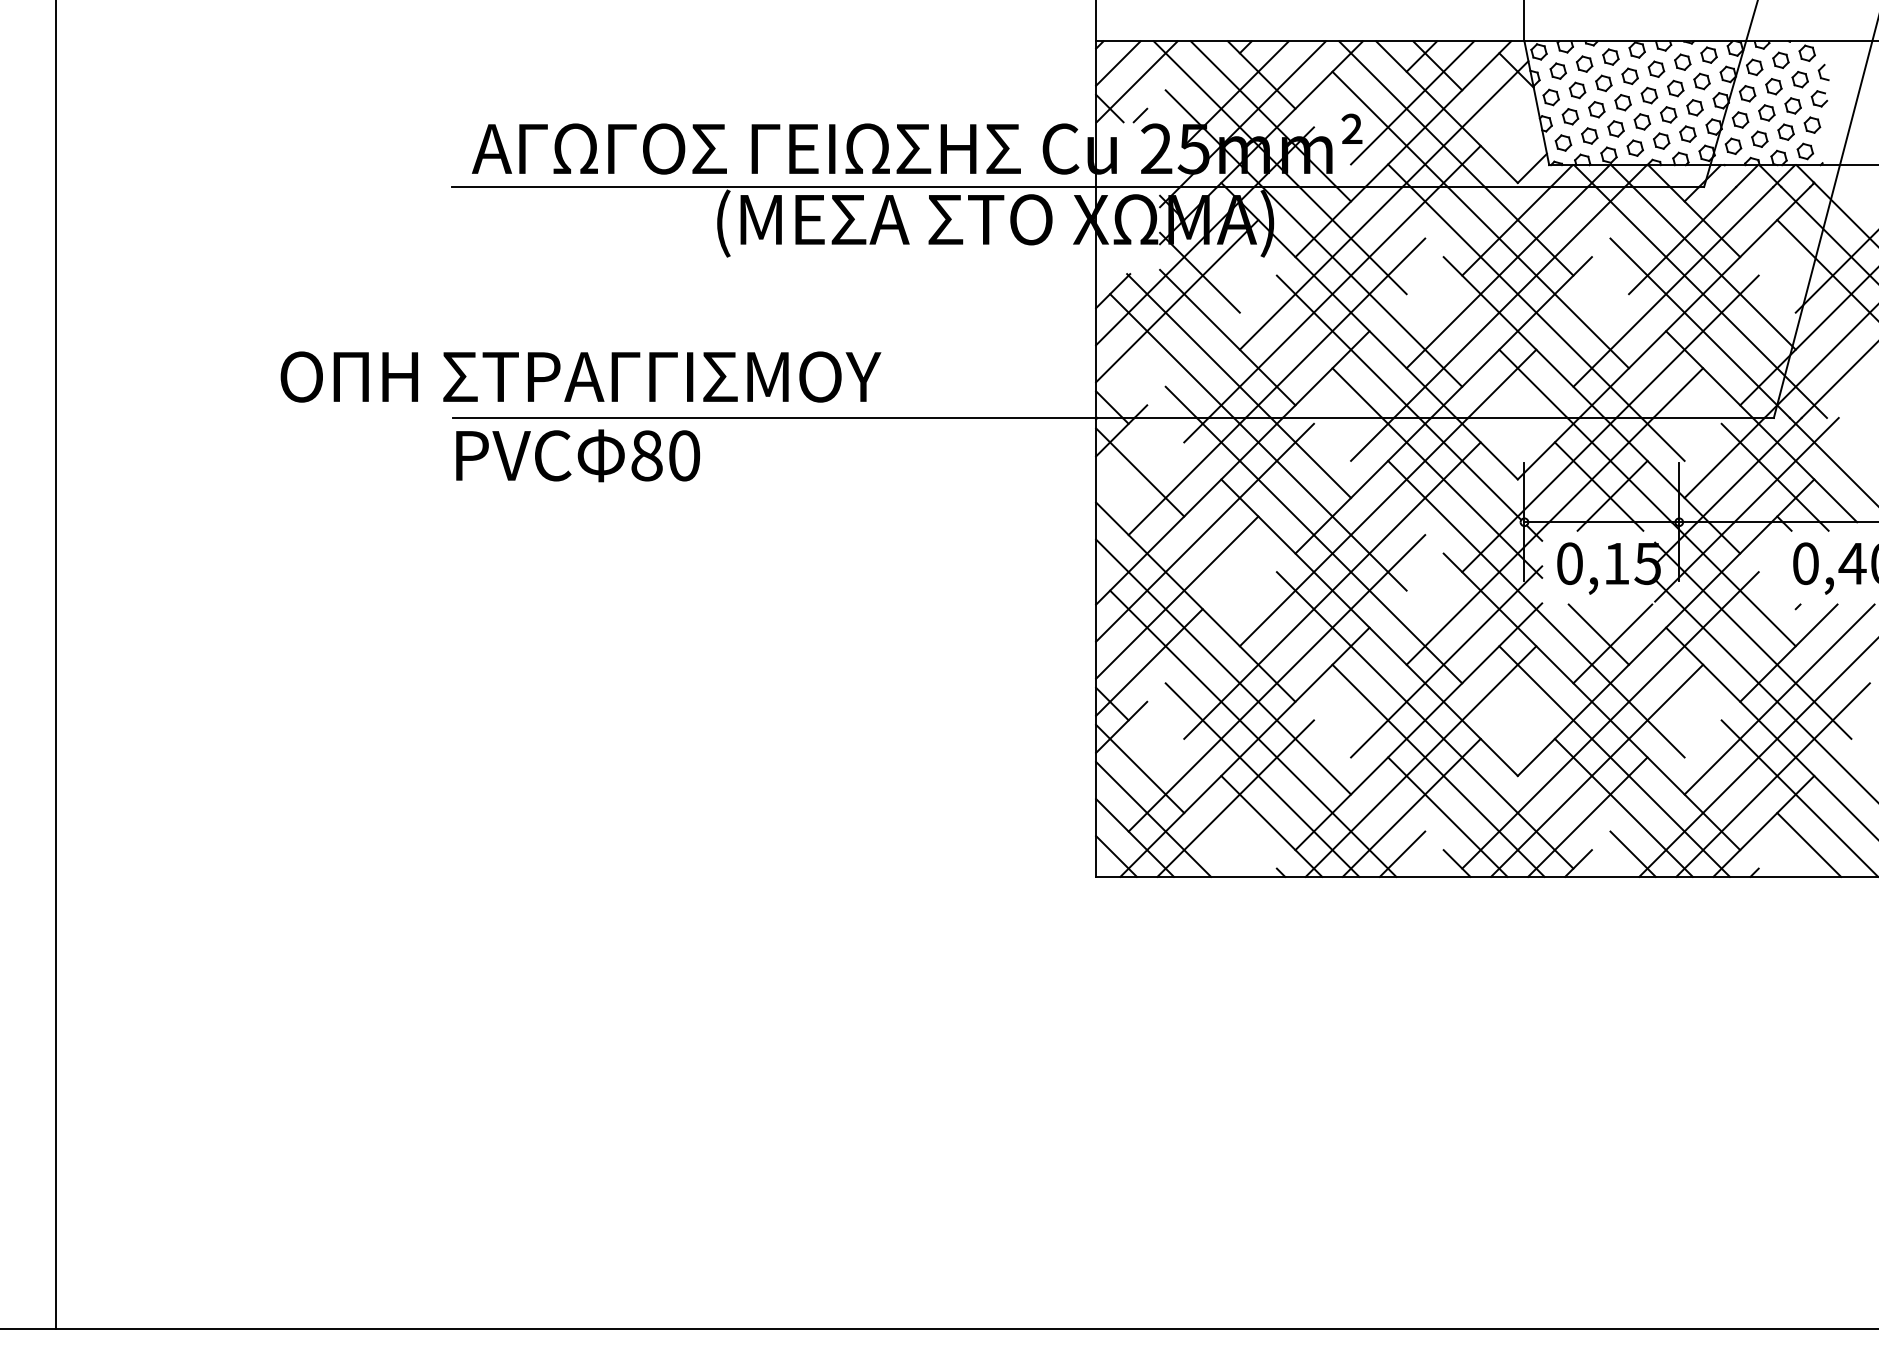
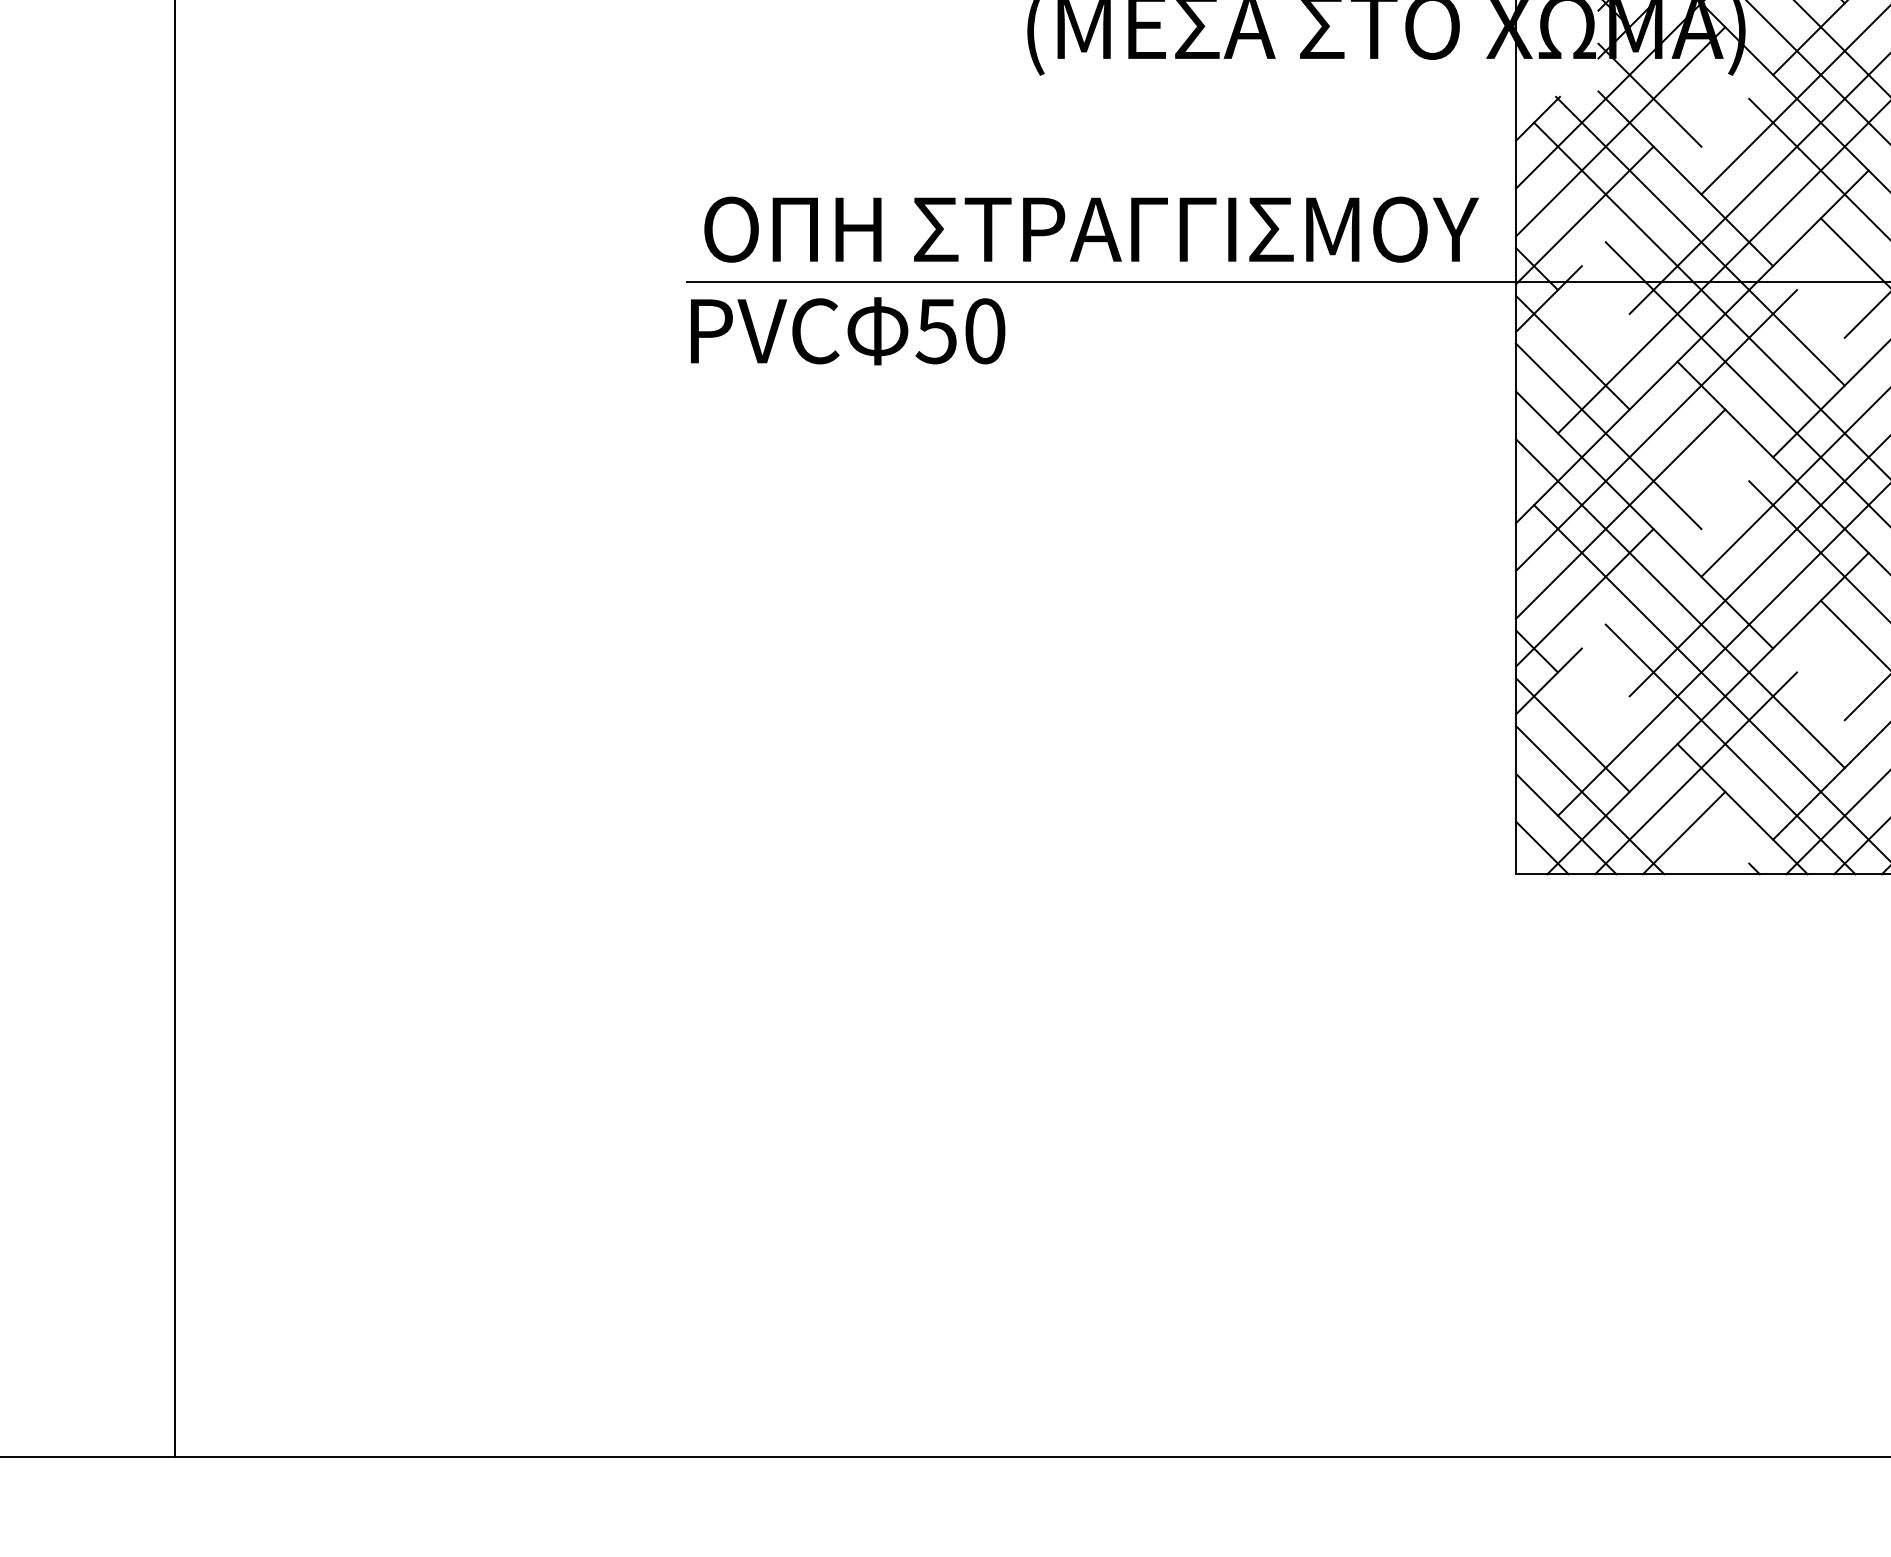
line: (1149, 364) -> (1584, 213), added
text: (580, 376) -> (1090, 228), moved
text: (646, 455) -> (936, 330), 80 -> 50
line: (1167, 537) -> (1608, 436), added
line: (1226, 844) -> (1684, 832), added

